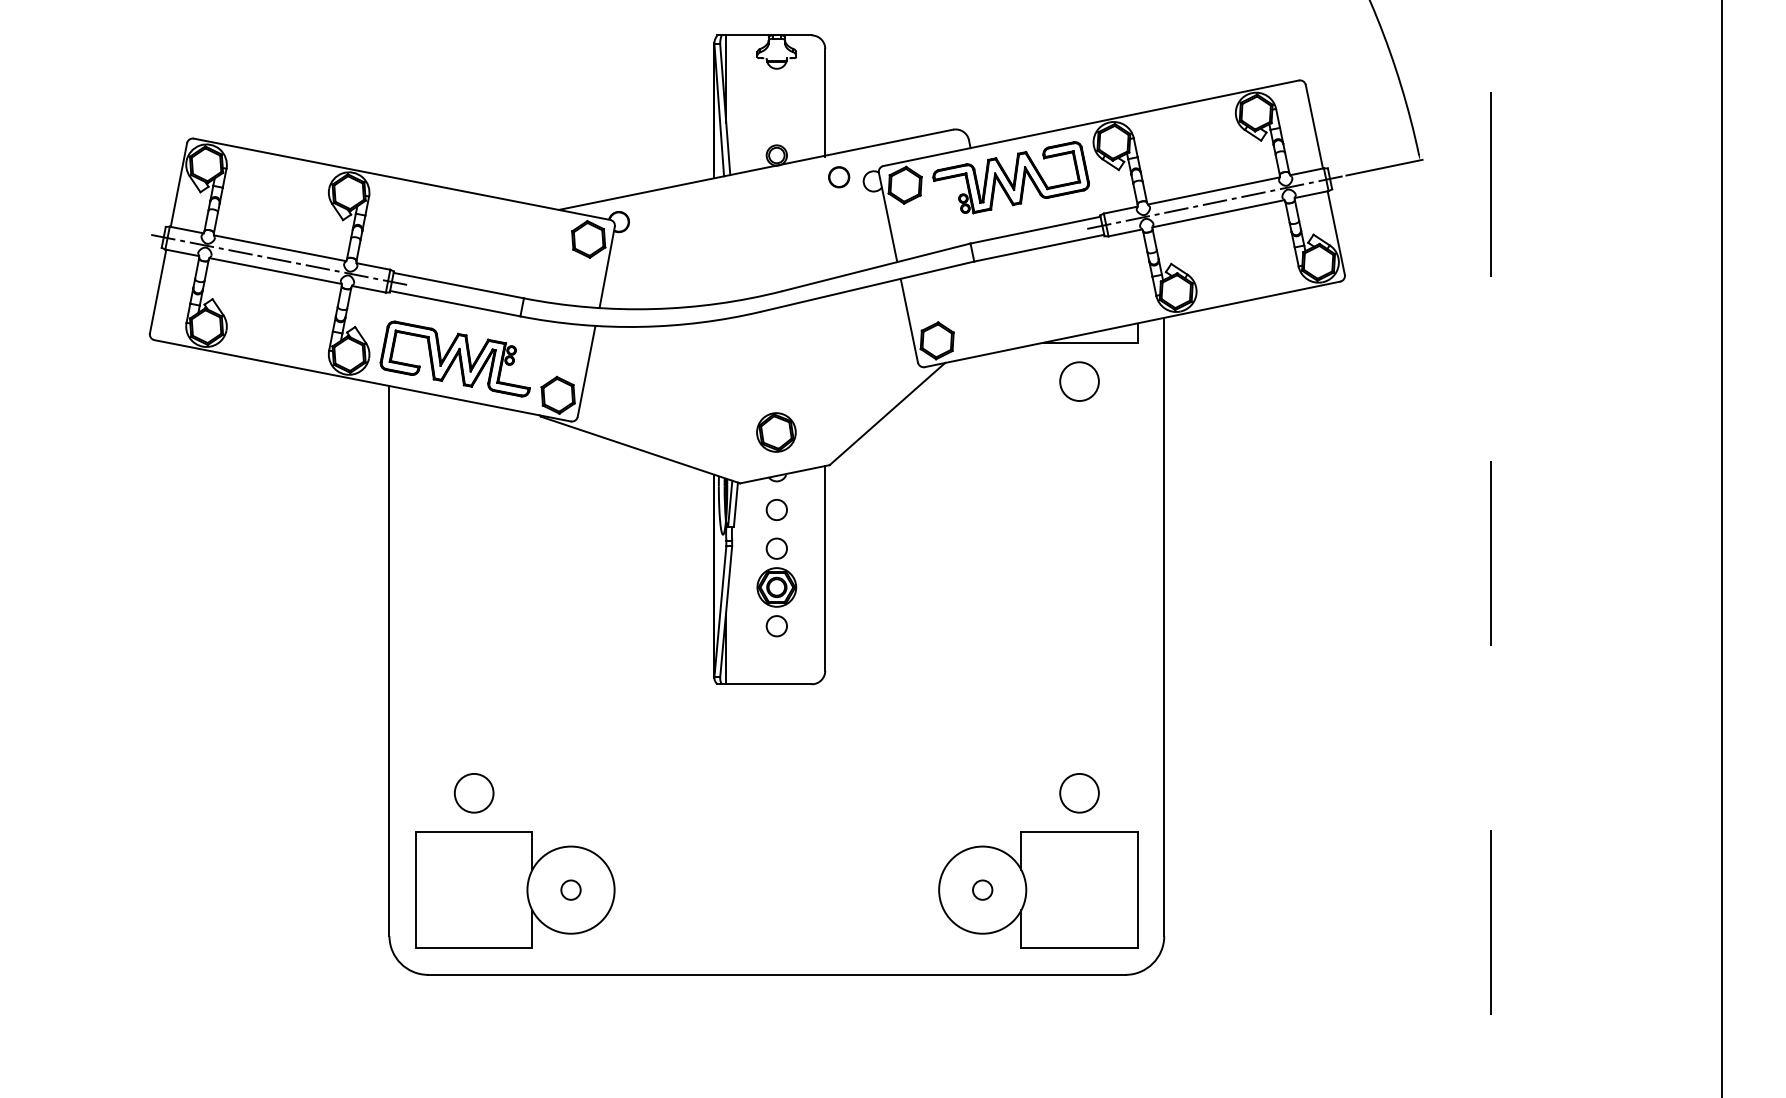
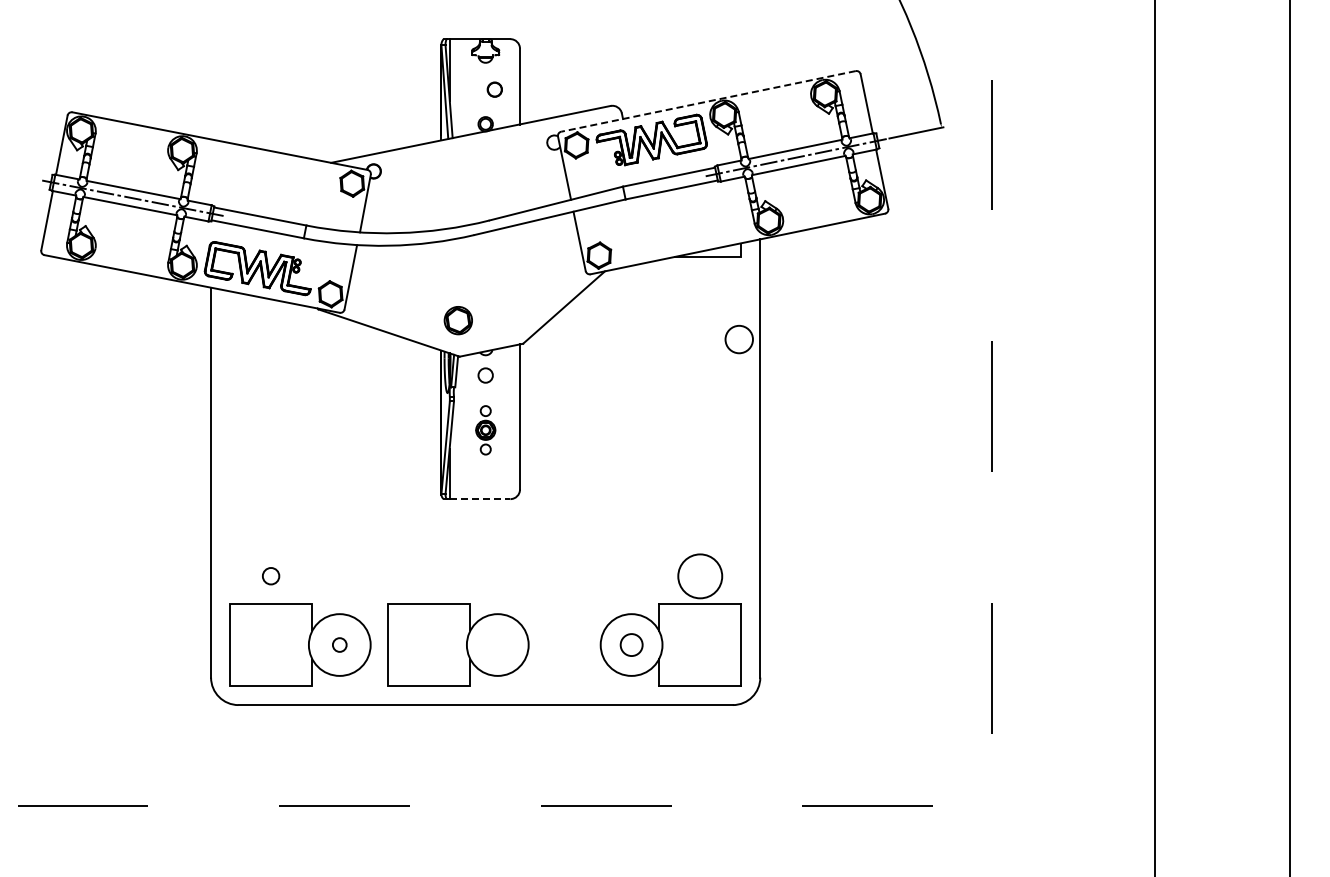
line: (1091, 123) -> (708, 101), solid -> dashed
circle: (838, 176) -> (494, 89), moved
circle: (1078, 381) -> (738, 339), moved
part: (775, 432) -> (457, 320), moved
part: (776, 586) -> (485, 429), size x0.7
line: (769, 684) -> (480, 499), solid -> dashed
circle: (473, 792) -> (270, 575), size x0.6
circle: (1078, 793) -> (699, 576), size x1.6
part: (738, 889) -> (458, 644), added
circle: (982, 889) -> (631, 644), size x1.6

